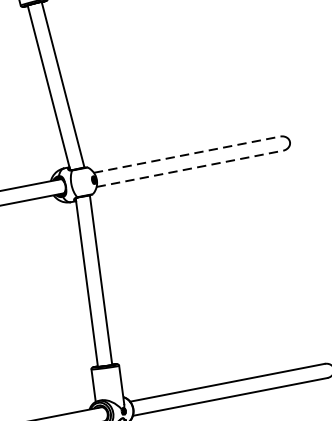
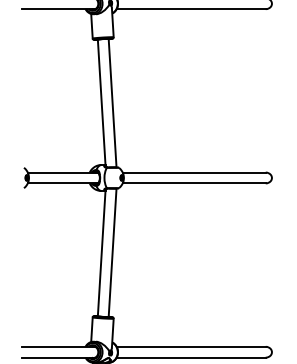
line: (187, 154) -> (194, 172), dashed -> solid
line: (190, 168) -> (194, 183), dashed -> solid

